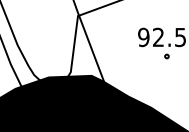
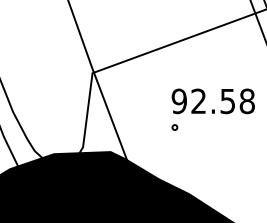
part: (166, 56) -> (174, 127), moved

